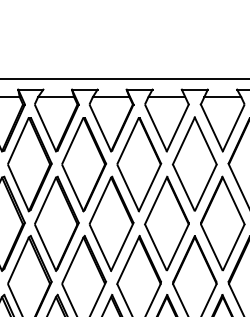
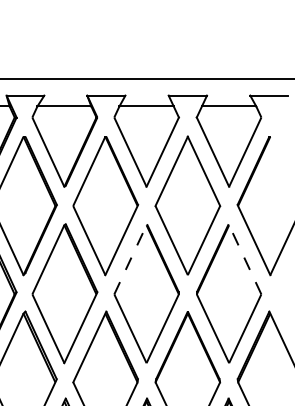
line: (156, 200) -> (131, 259), solid -> dashed
line: (233, 200) -> (244, 259), solid -> dashed

